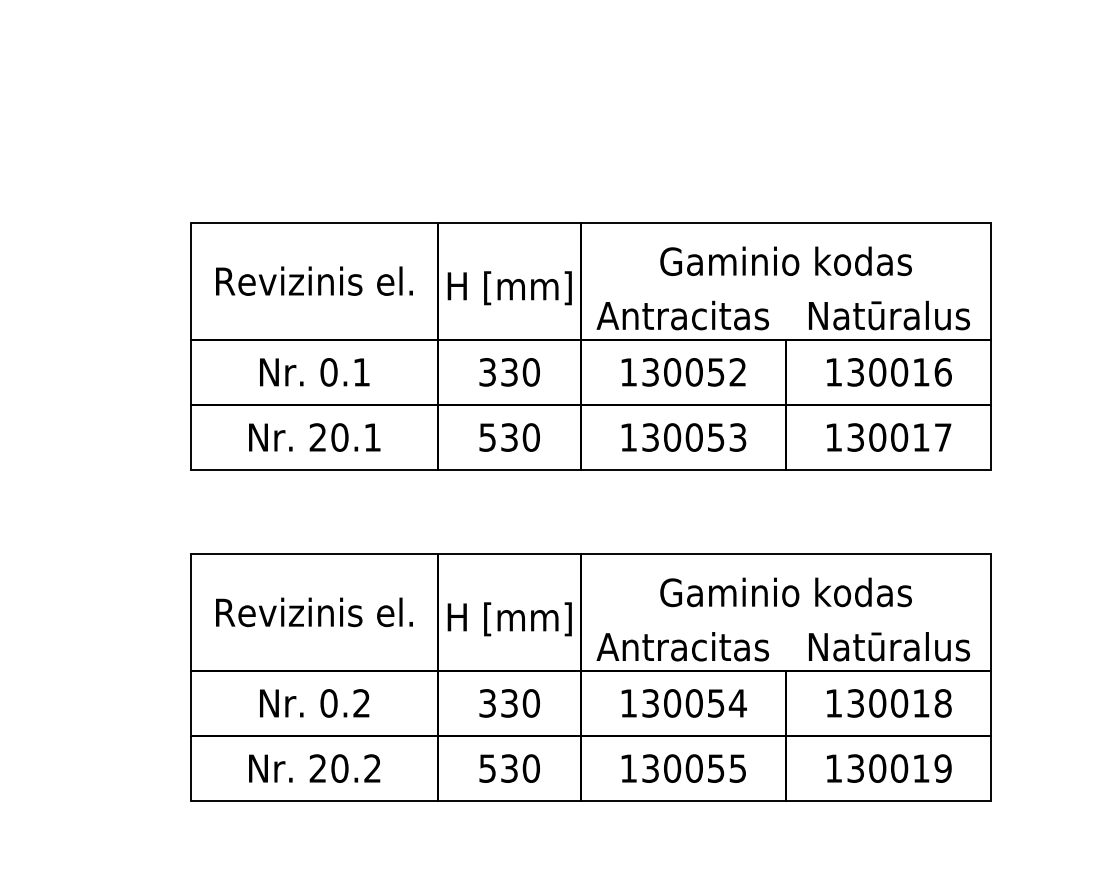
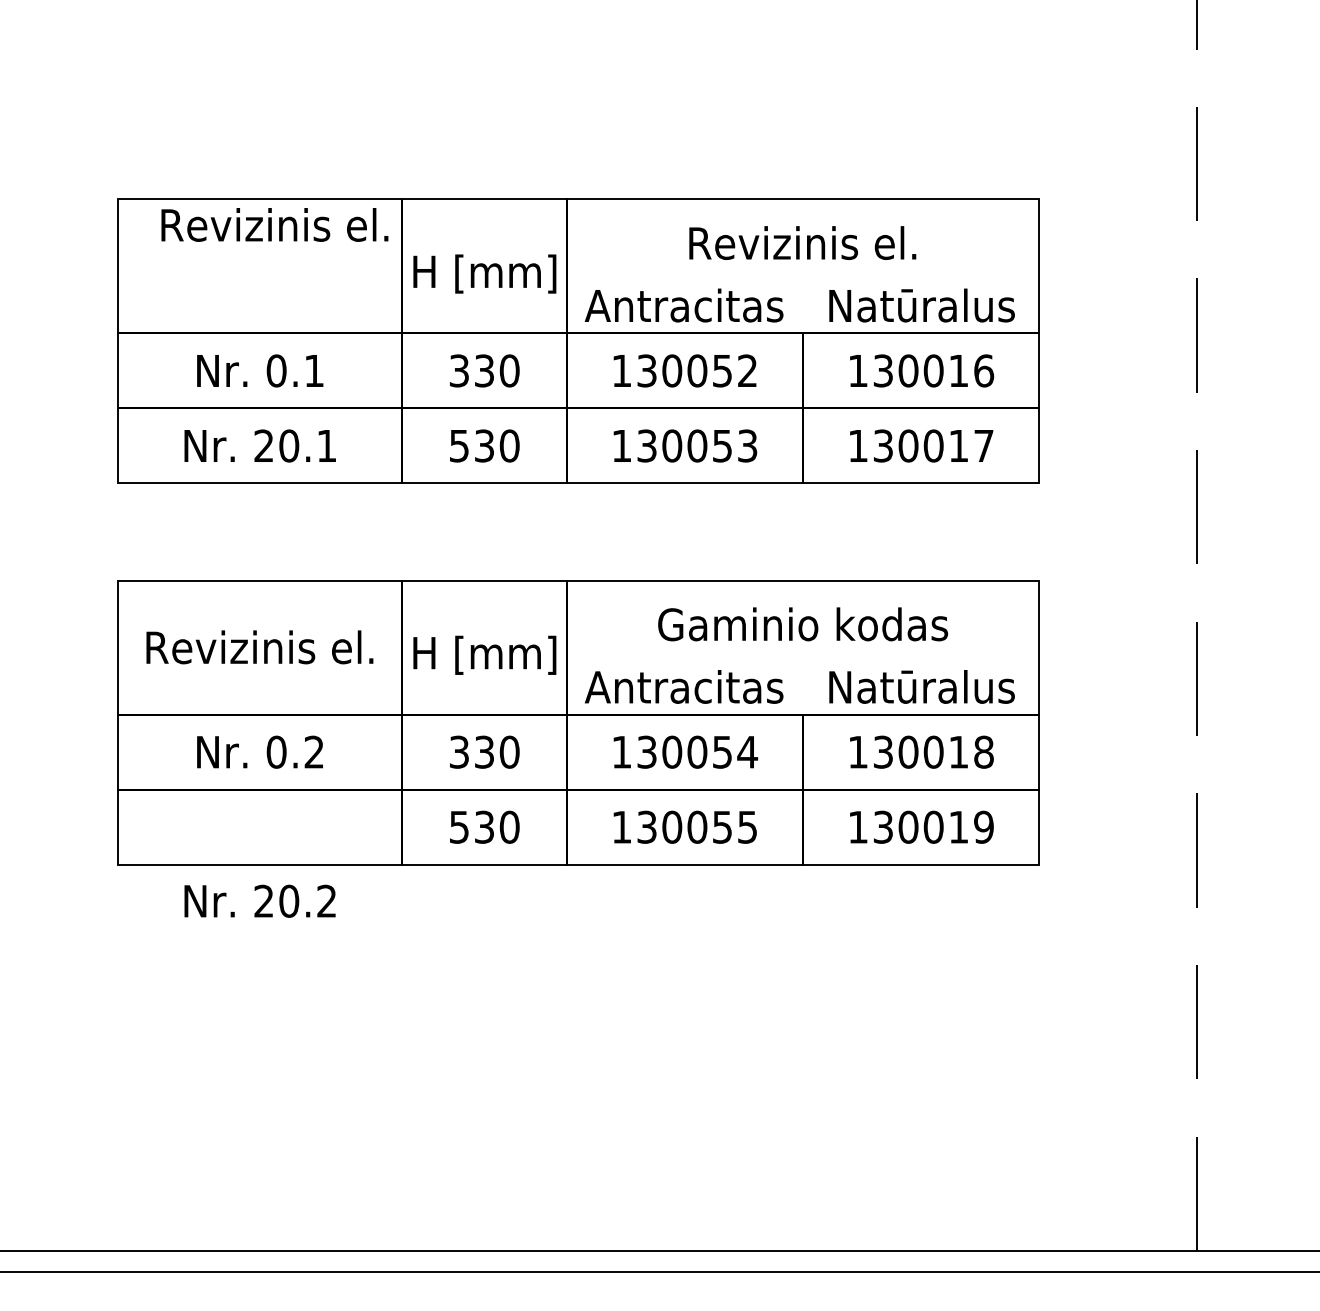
text: (786, 261) -> (803, 243), Gaminio kodas -> Revizinis el.
text: (314, 280) -> (274, 224), moved
text: (314, 767) -> (259, 900), moved

